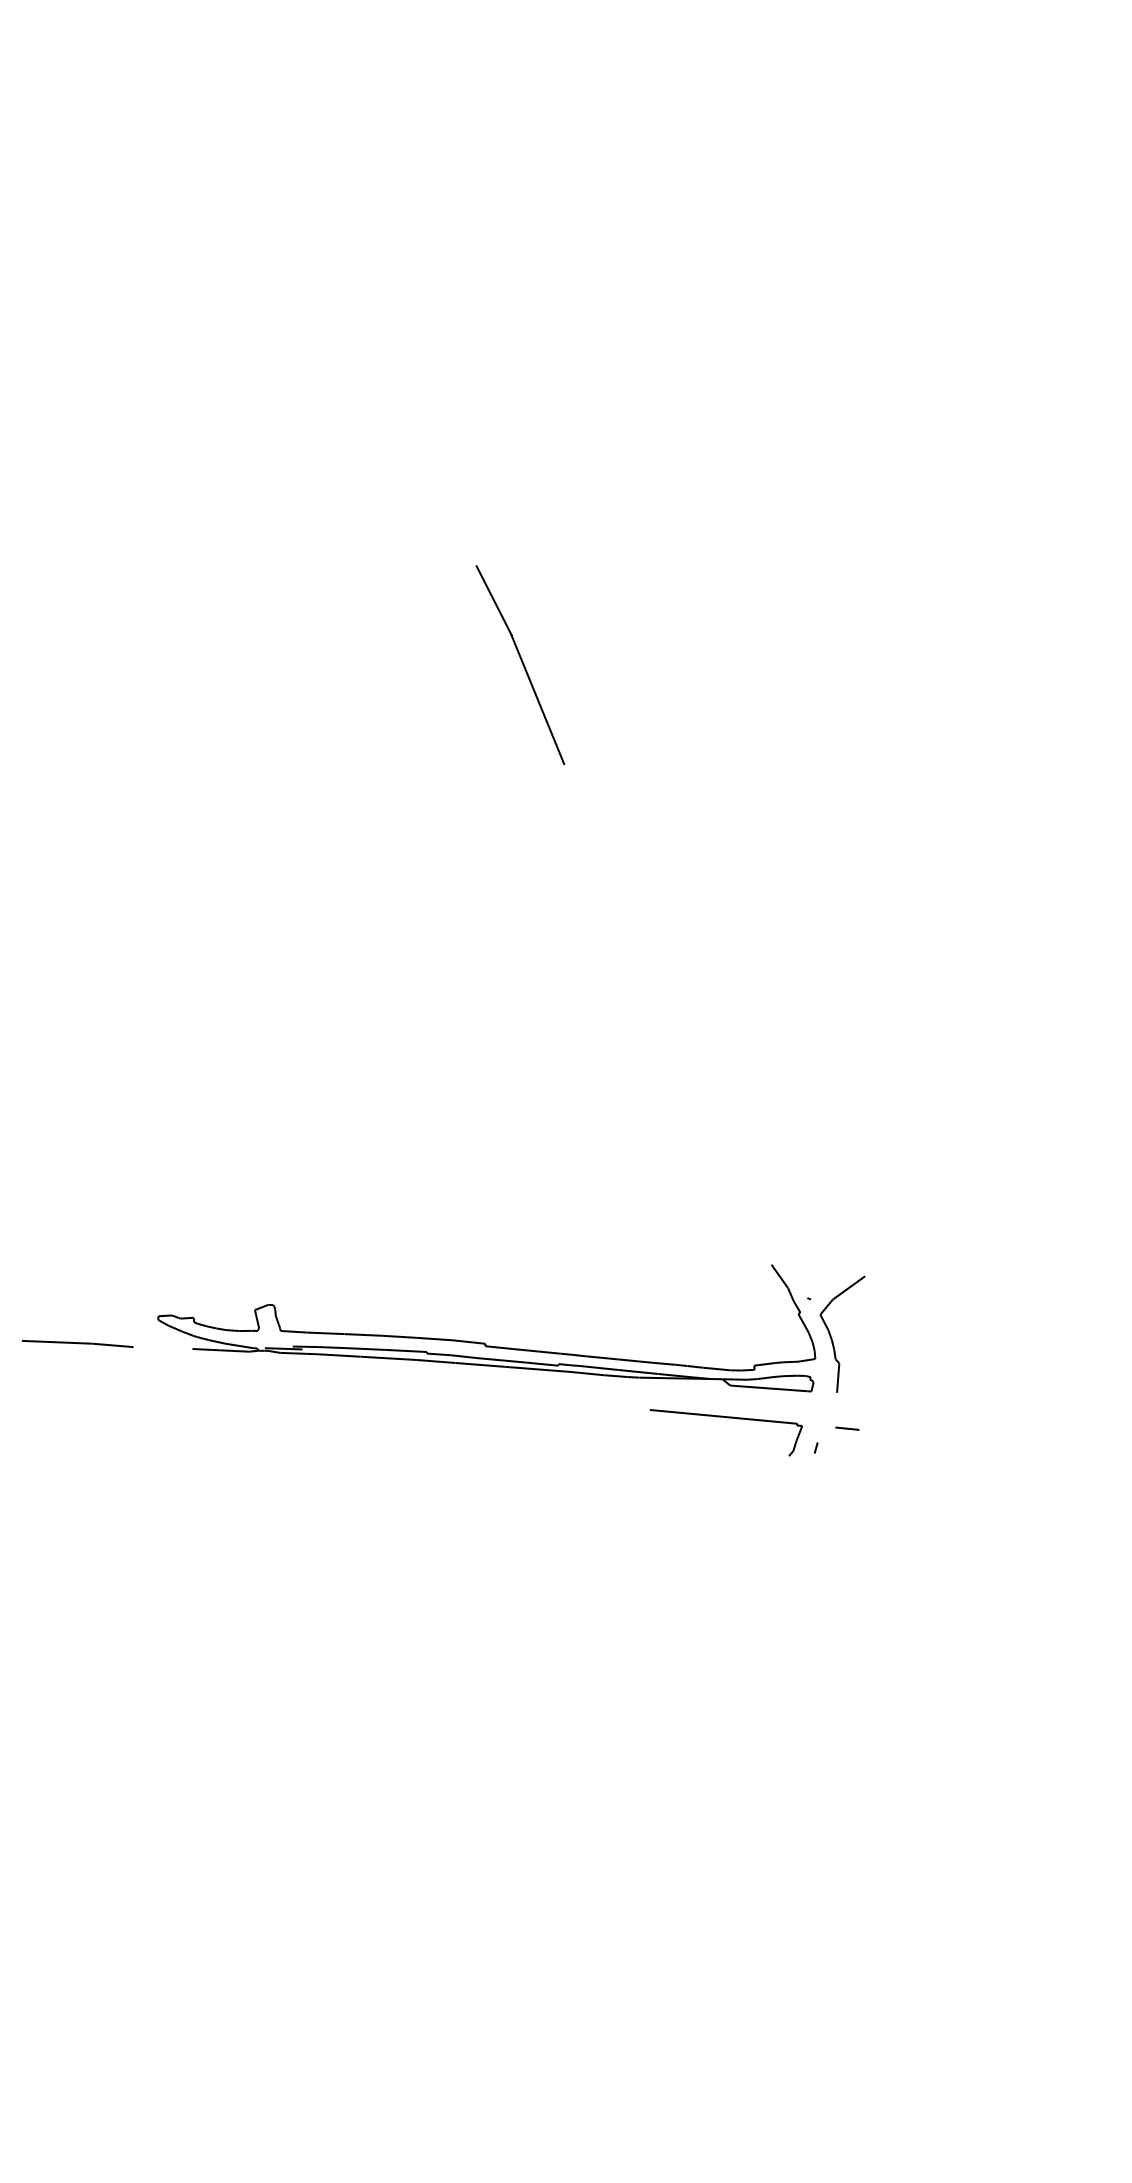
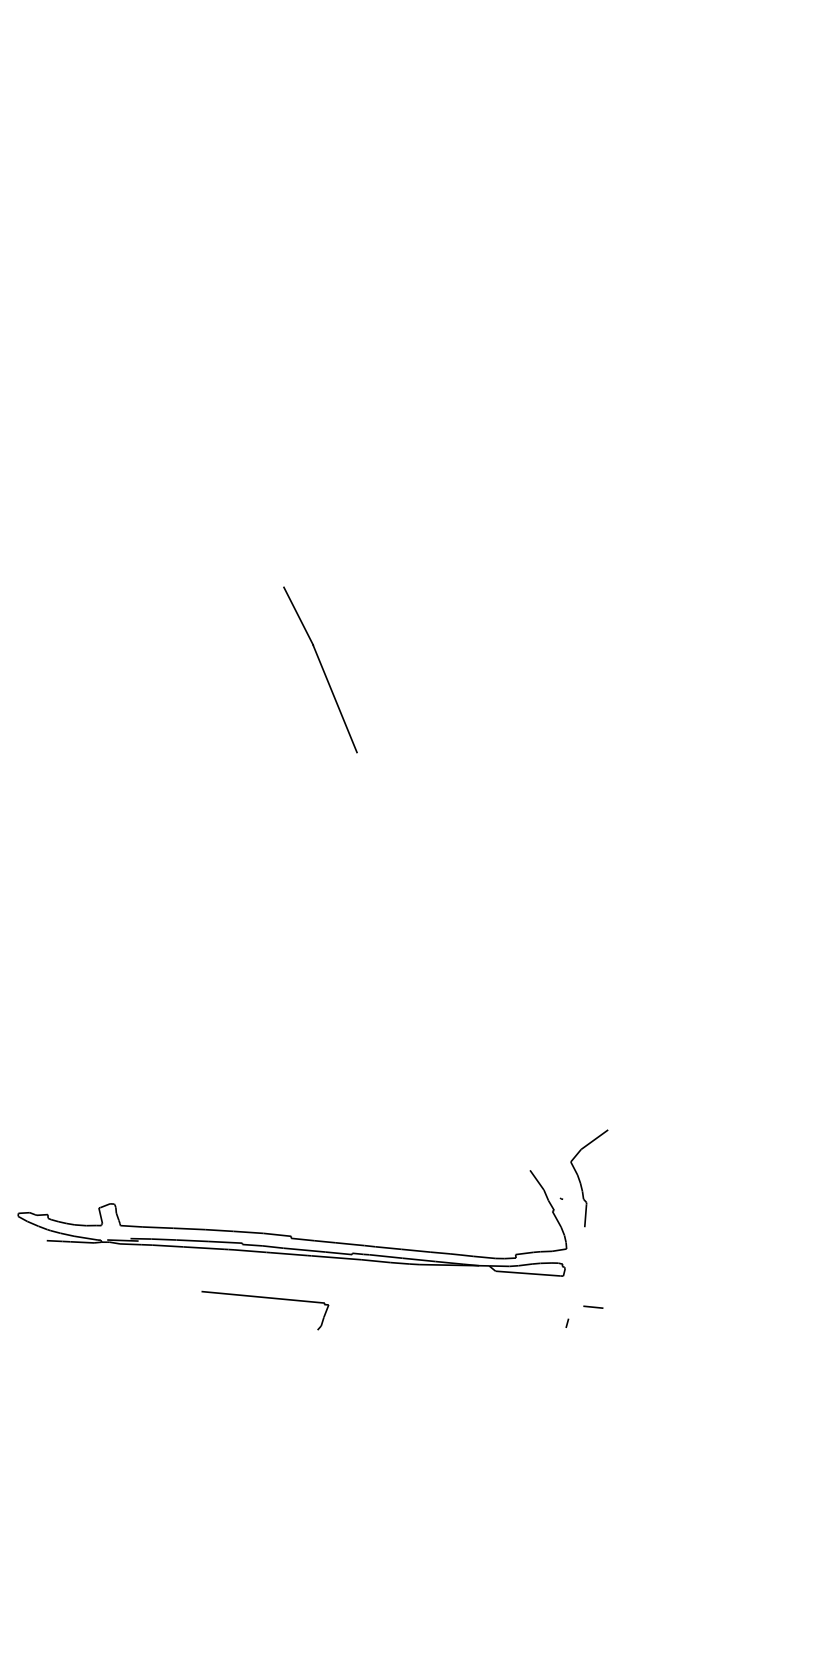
part: (831, 1335) -> (580, 1179), moved
part: (726, 1418) -> (265, 1298), moved

